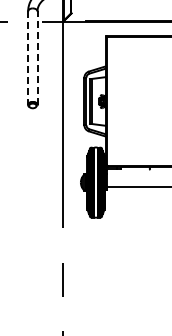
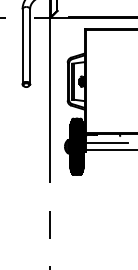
line: (28, 58) -> (22, 47), dashed -> solid
line: (37, 58) -> (30, 47), dashed -> solid
line: (133, 178) -> (107, 143), added

